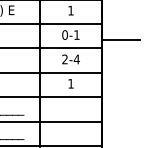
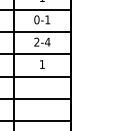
line: (120, 40) -> (87, 24), removed

